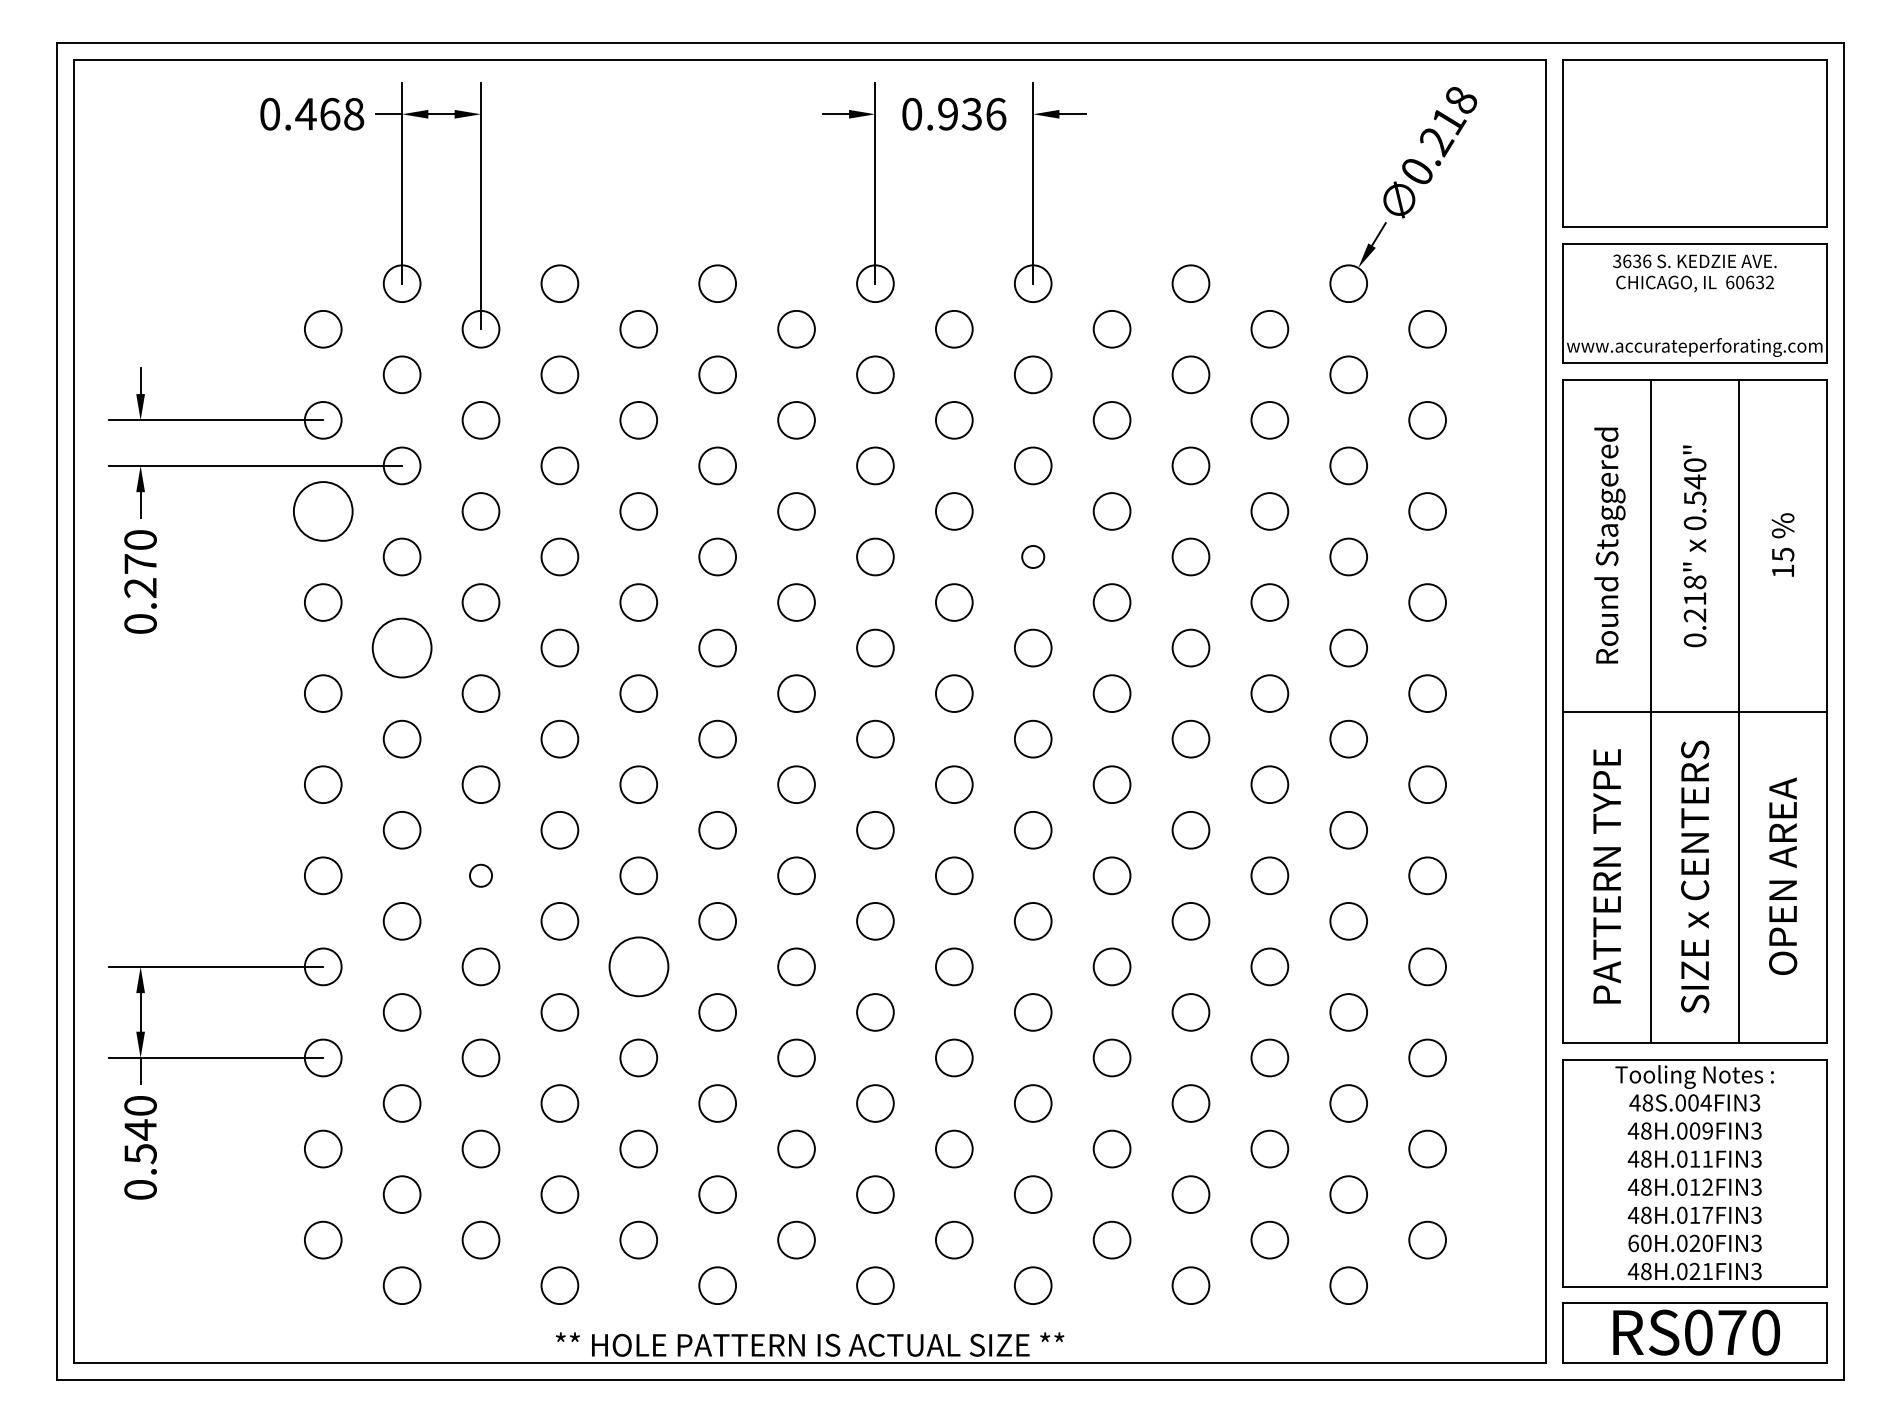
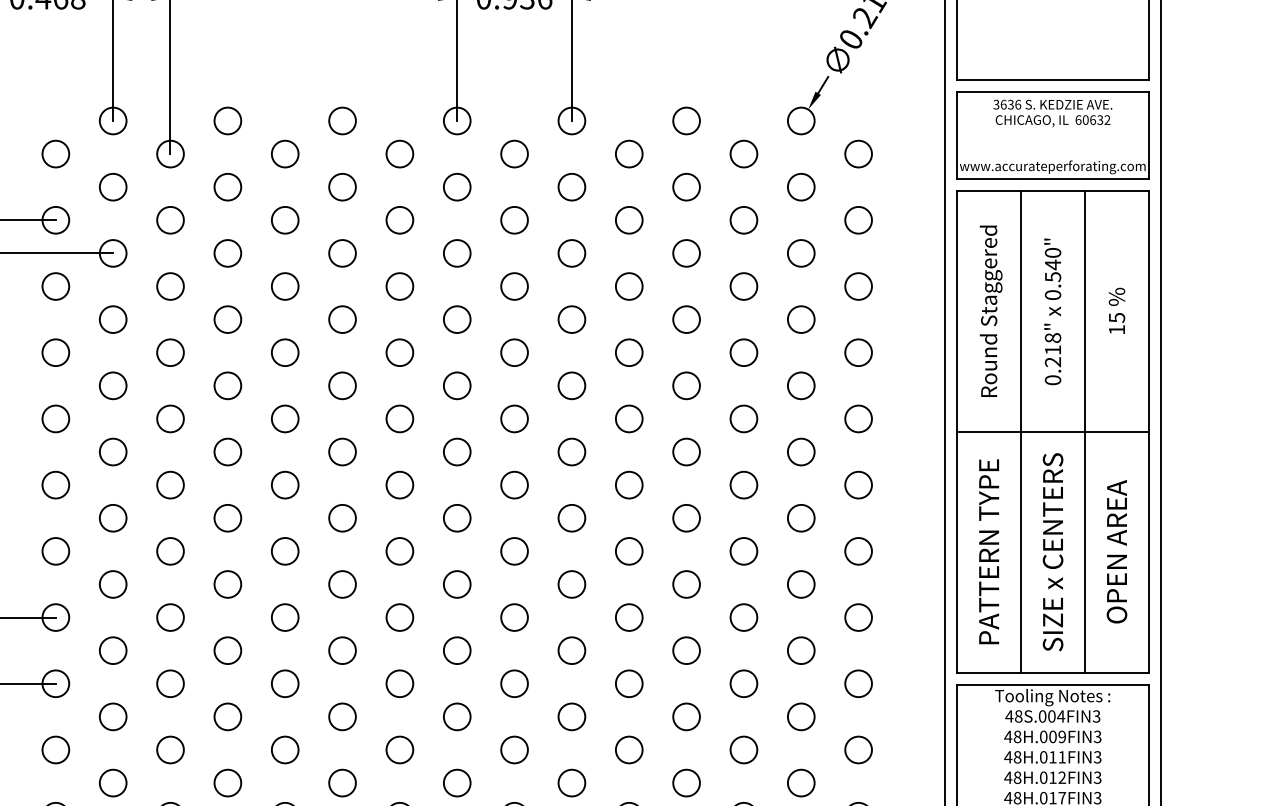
circle: (322, 511) -> (55, 286), size x0.62
circle: (1032, 556) -> (571, 319), size x1.67
circle: (401, 647) -> (112, 385), size x0.62
circle: (480, 875) -> (170, 551), size x1.67
circle: (638, 966) -> (285, 617), size x0.62

